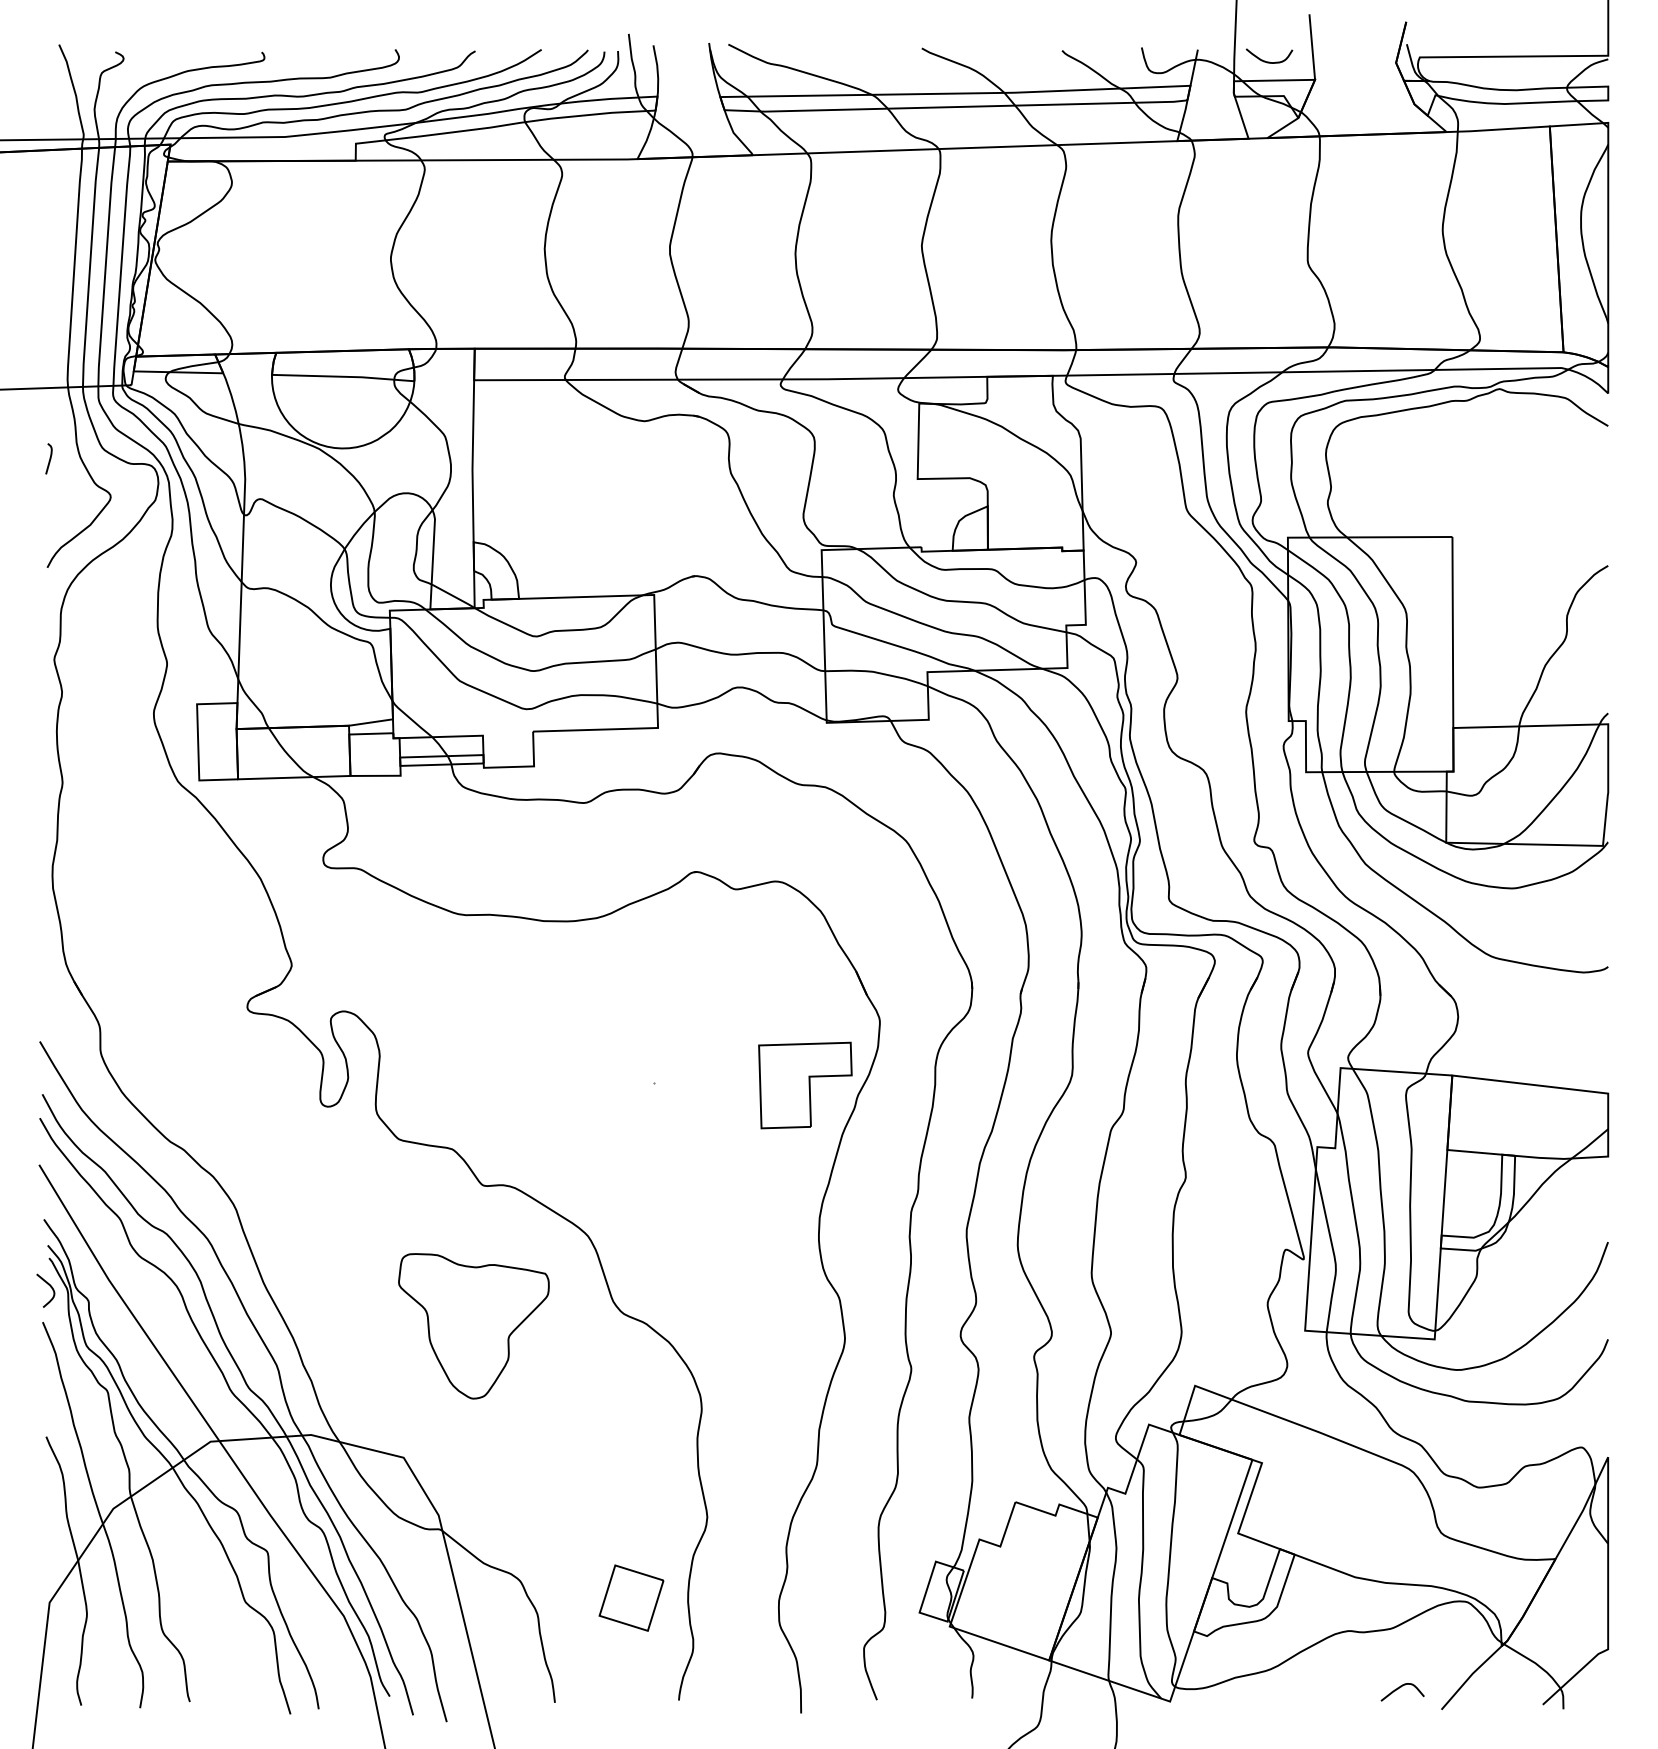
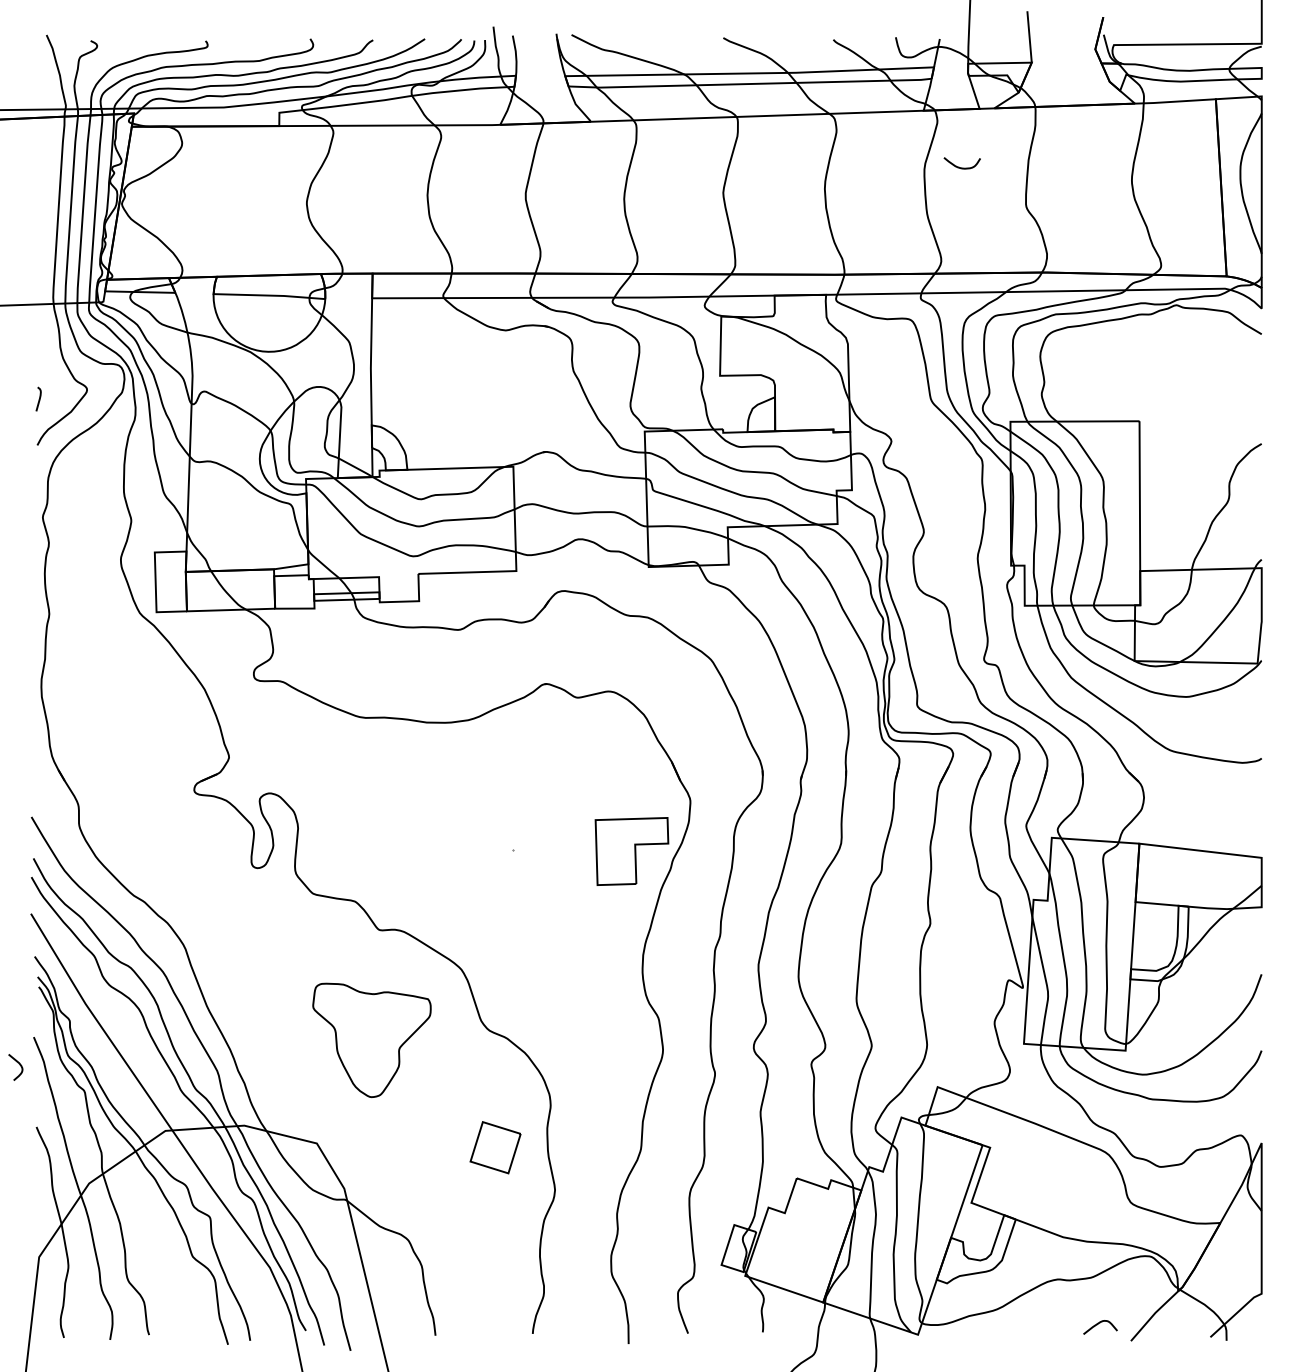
curve: (1269, 61) -> (962, 167), moved
curve: (49, 458) -> (39, 398), moved
curve: (49, 1286) -> (18, 1064), moved
part: (631, 1597) -> (495, 1147), moved

